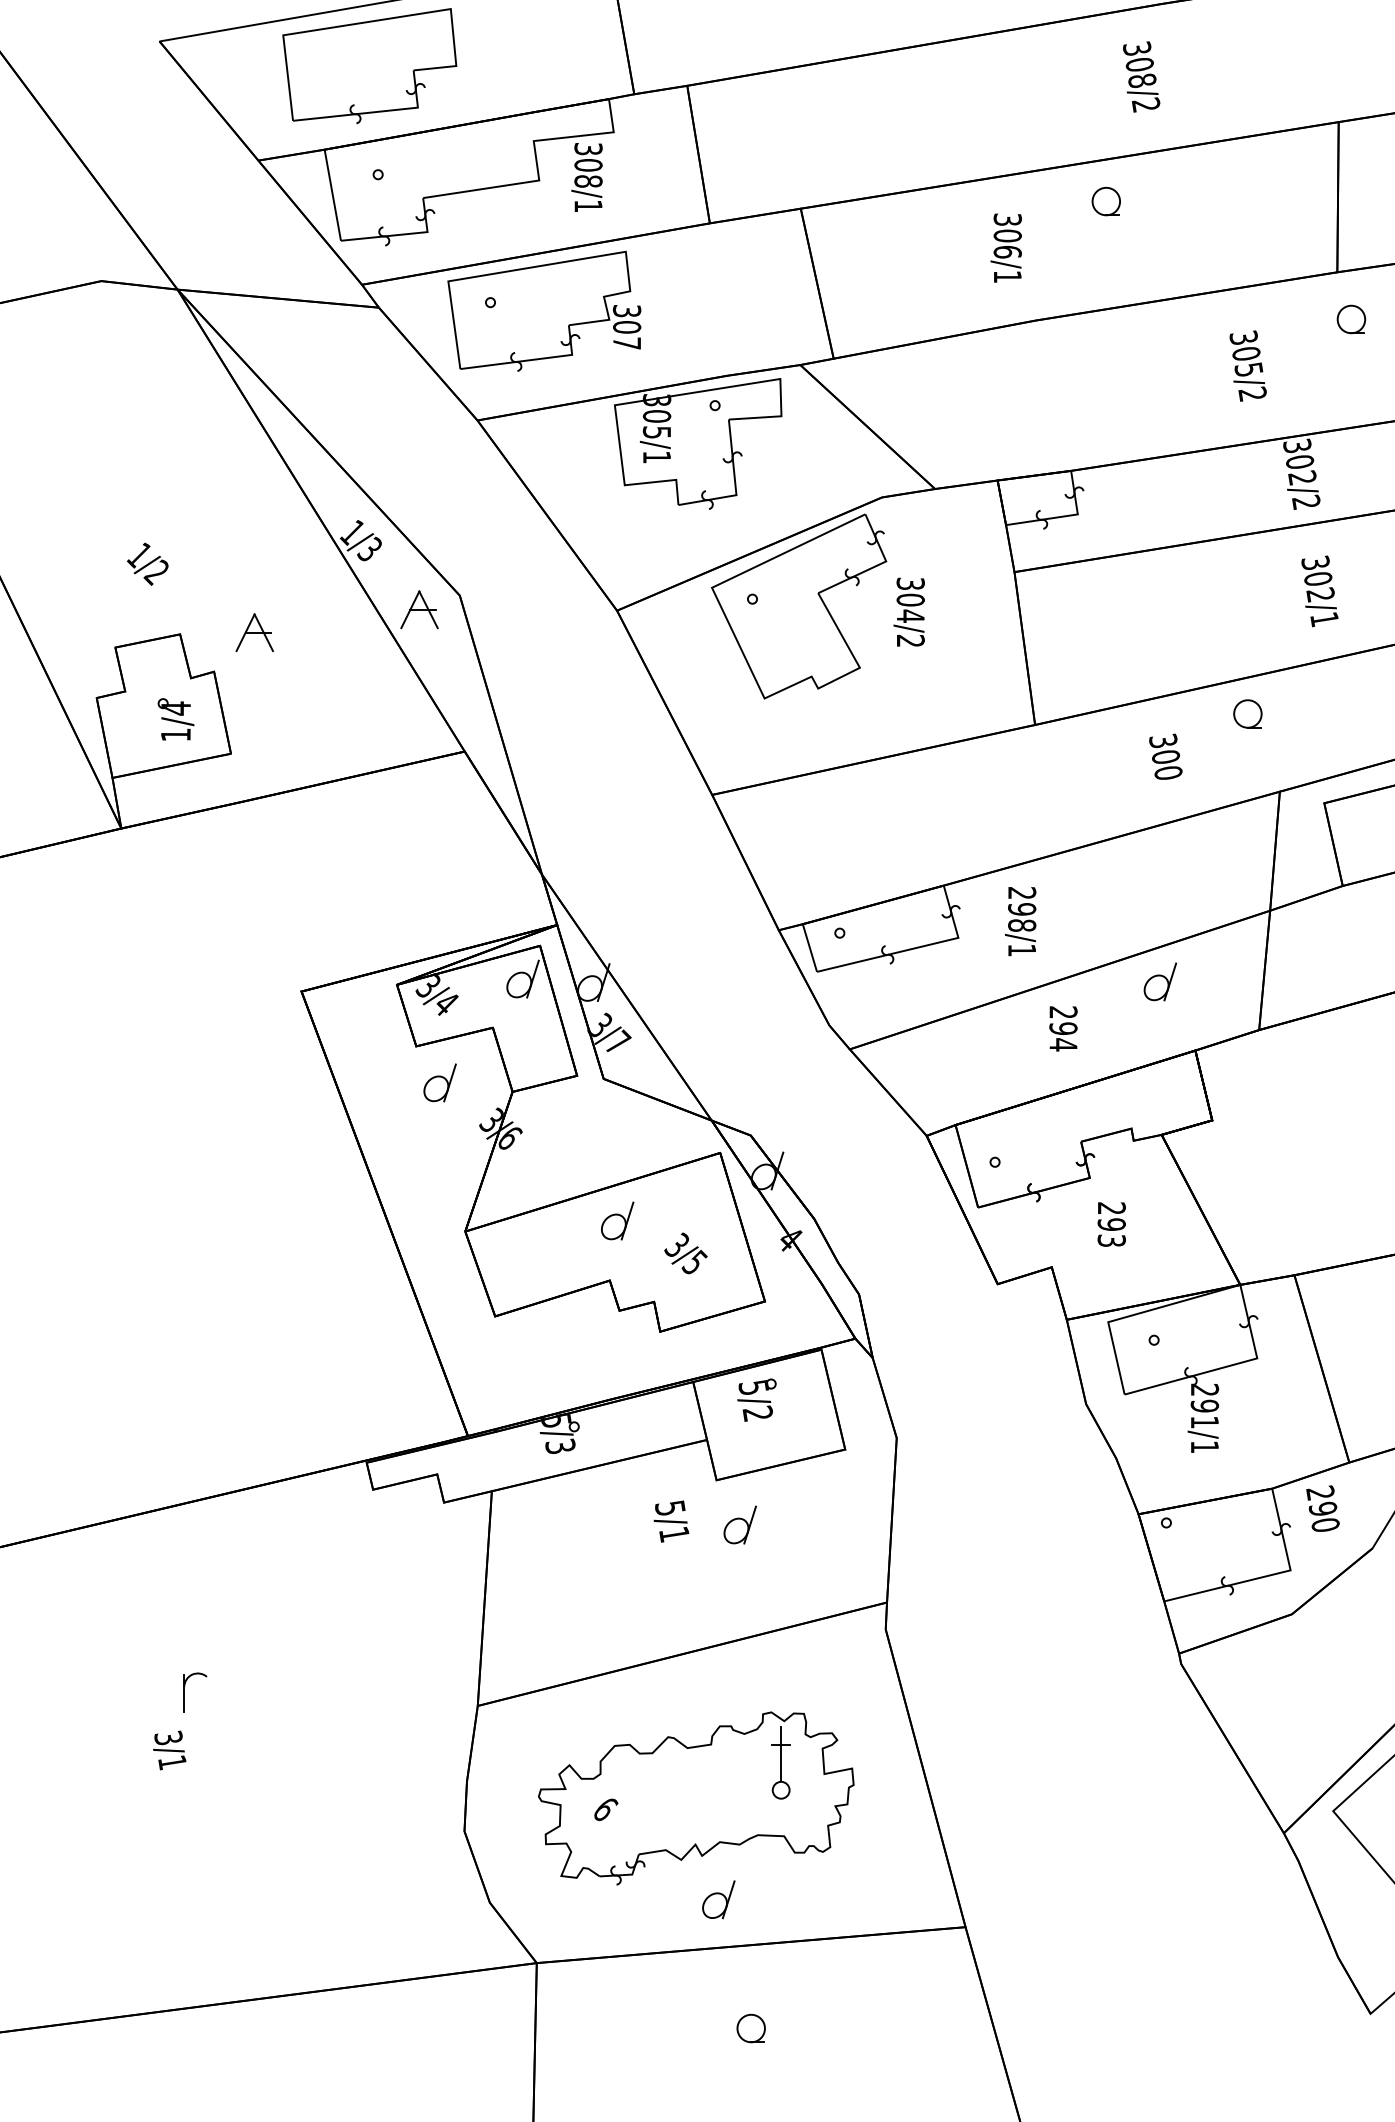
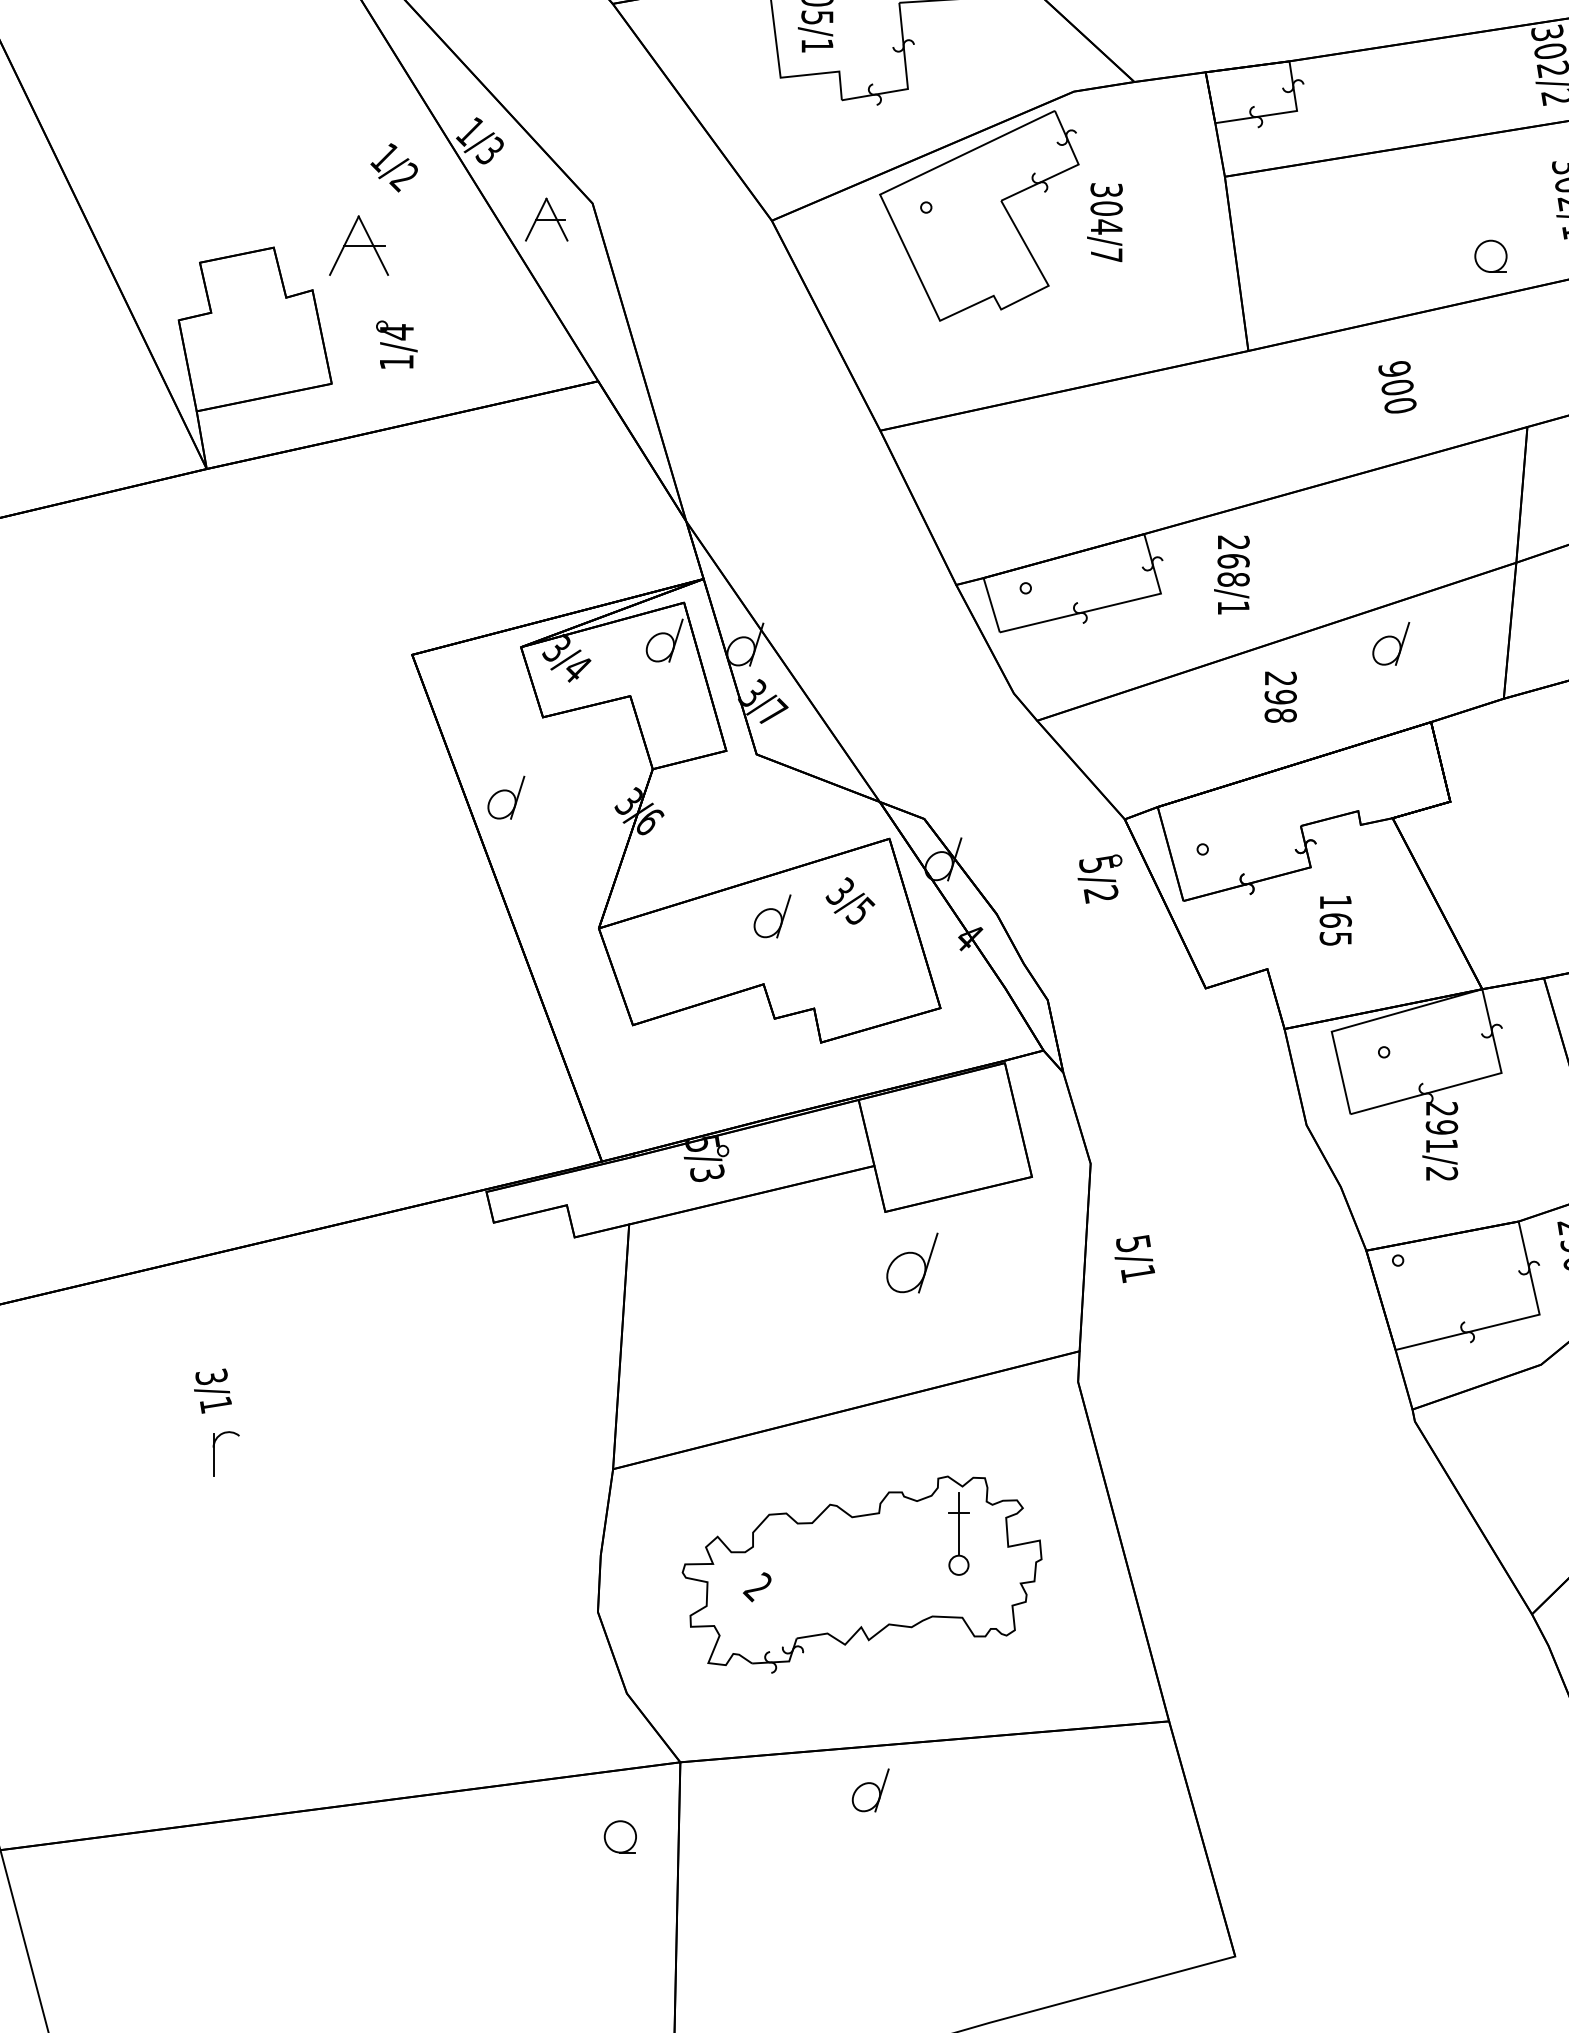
text: (147, 563) -> (393, 166), moved
part: (254, 632) -> (358, 245), size x1.4
text: (910, 640) -> (1106, 254), 304/2 -> 304/7
part: (1247, 713) -> (1490, 255), moved
part: (175, 719) -> (396, 344), moved
text: (1163, 740) -> (1394, 368), 300 -> 900
text: (1022, 909) -> (1234, 561), 298/1 -> 268/1
text: (1063, 1044) -> (1280, 715), 294 -> 298
part: (439, 1082) -> (505, 797), moved
text: (1111, 1224) -> (1335, 920), 293 -> 165
text: (685, 1253) -> (849, 901), moved
part: (756, 1399) -> (1099, 878), moved
text: (1205, 1446) -> (1442, 1173), 291/1 -> 291/2
text: (671, 1521) -> (1134, 1258), moved
part: (739, 1524) -> (911, 1262), size x1.4
part: (184, 1692) -> (213, 1453), moved
text: (169, 1750) -> (212, 1391), moved
text: (604, 1809) -> (757, 1587), 6 -> 2
part: (718, 1899) -> (870, 1790), moved
part: (750, 2028) -> (619, 1836), moved

